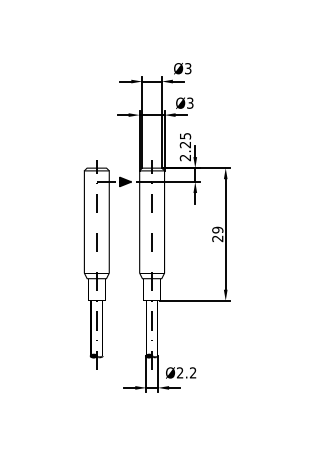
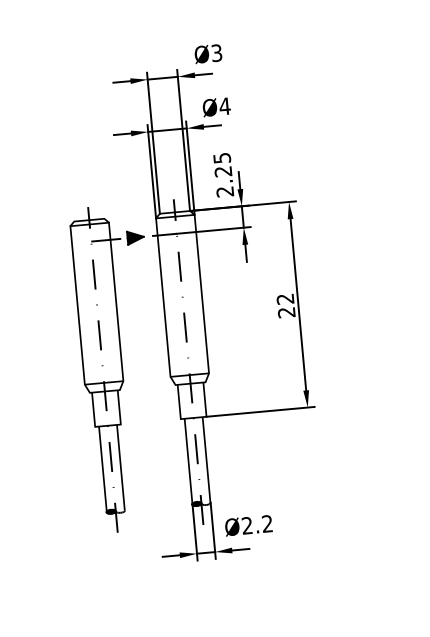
text: (189, 102) -> (223, 105), Ø3 -> Ø4
text: (217, 229) -> (284, 298), 29 -> 22

